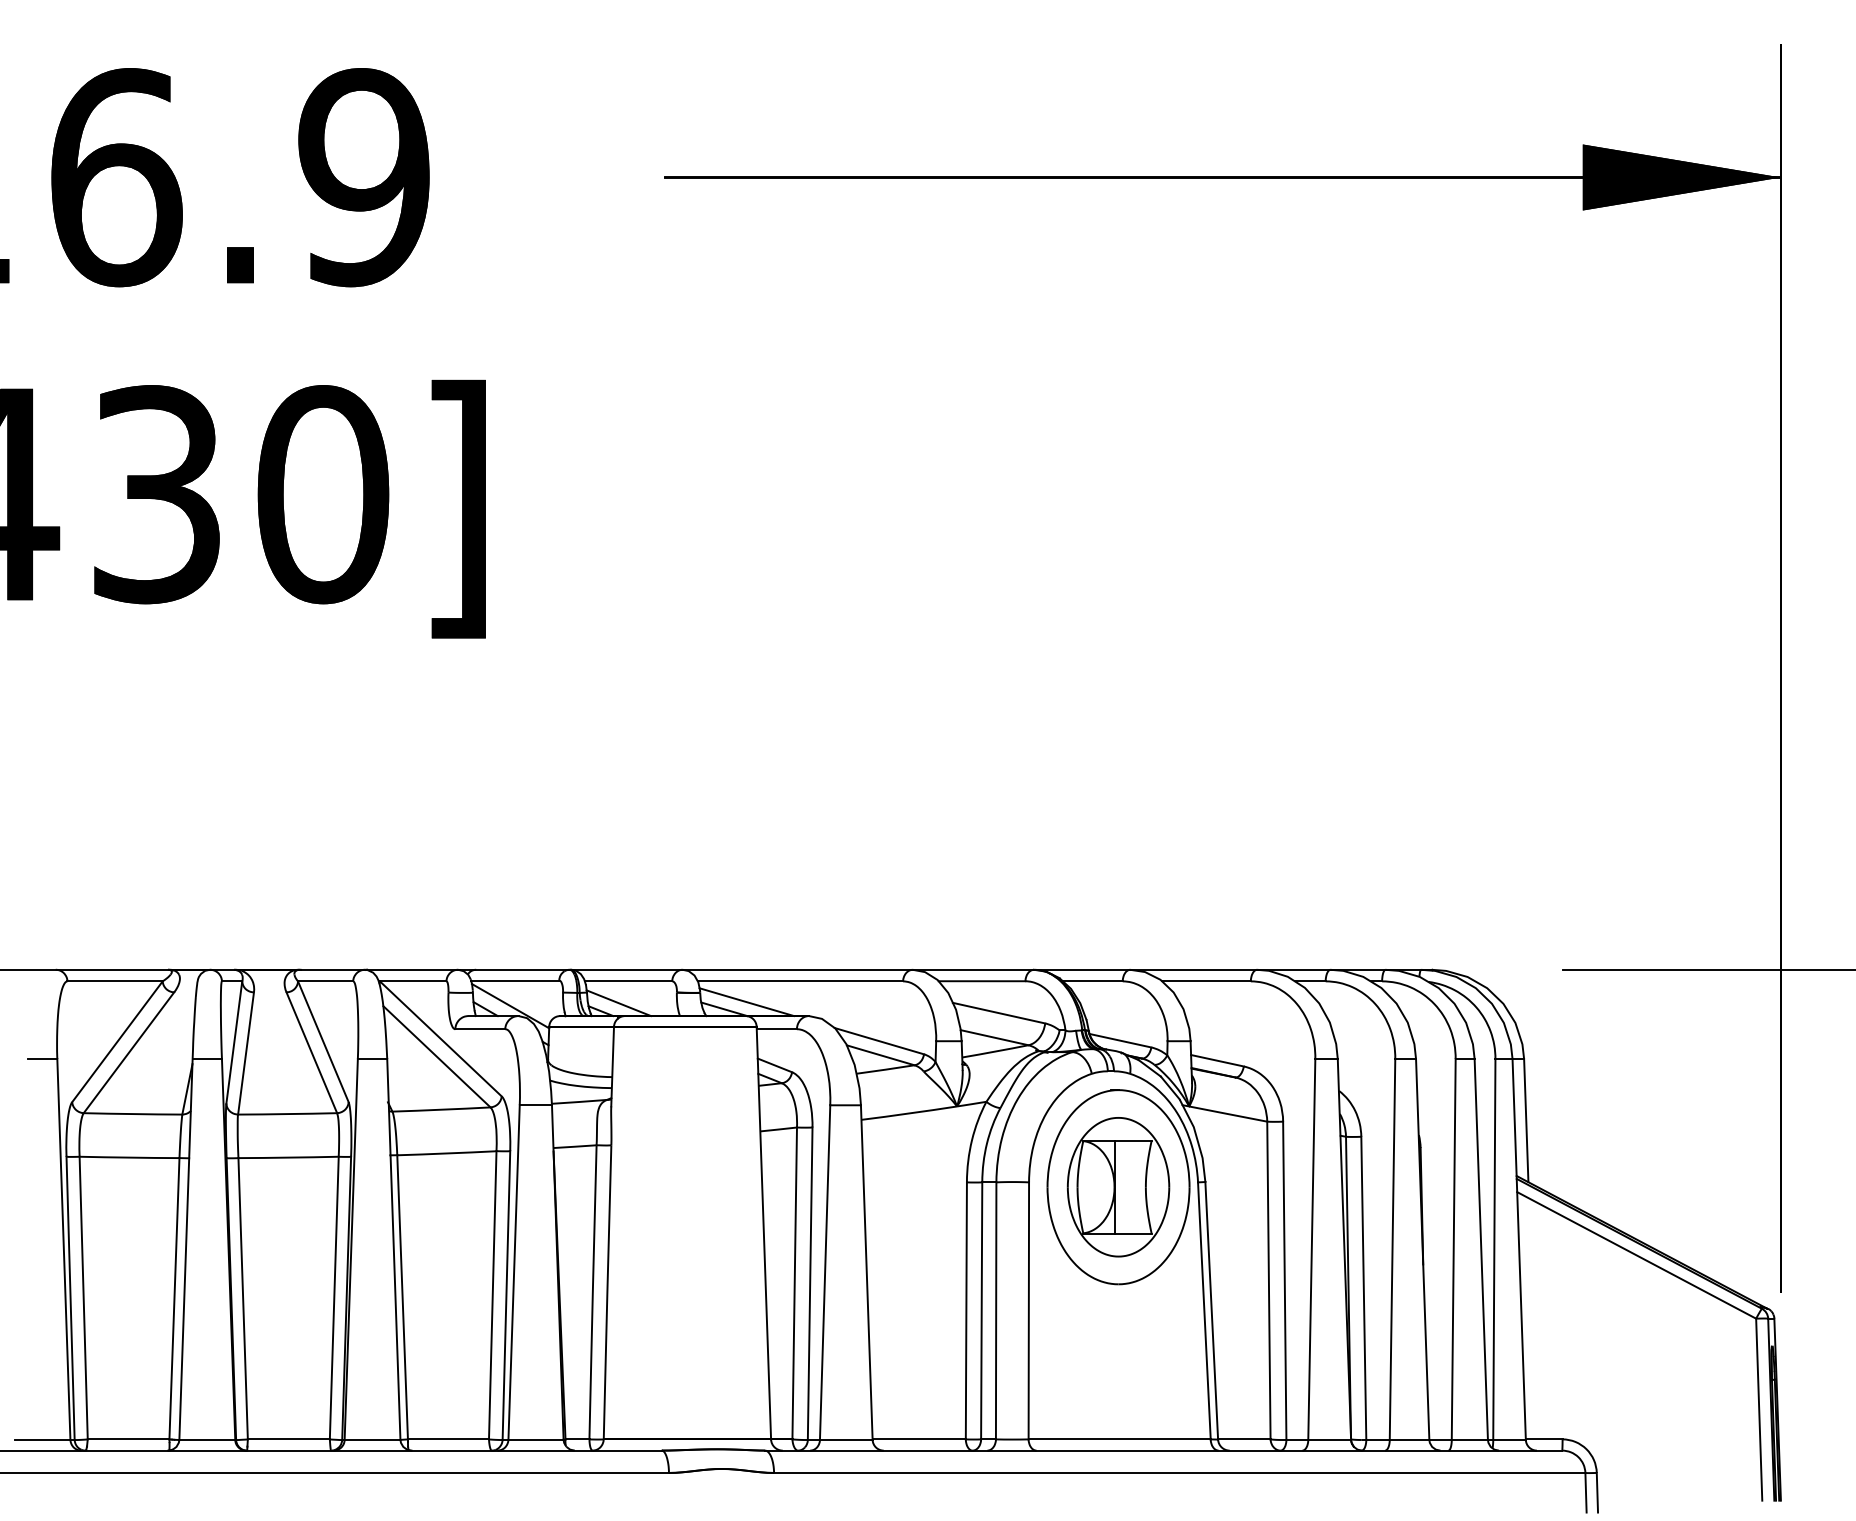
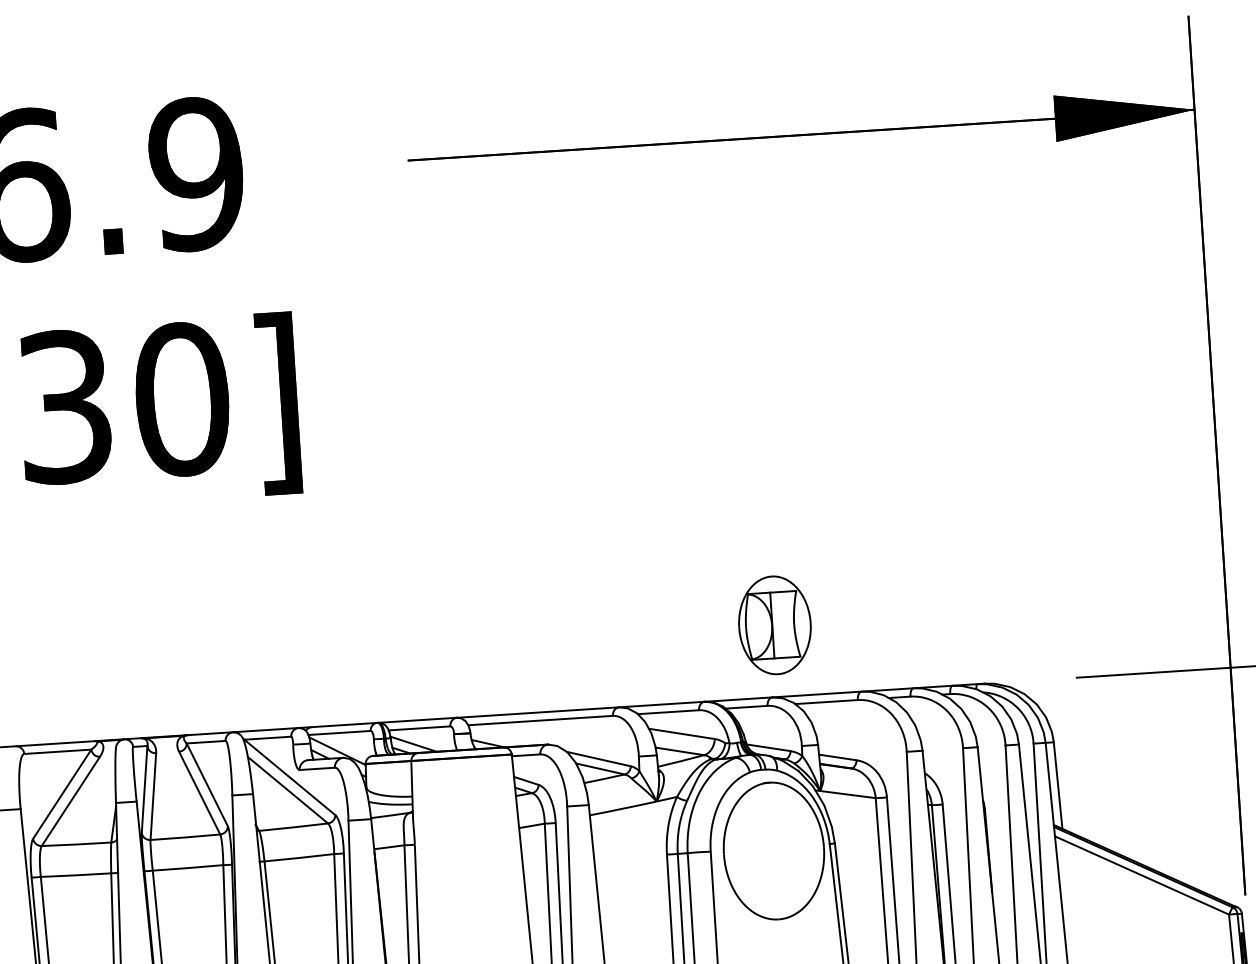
line: (746, 1002) -> (503, 737), removed
part: (1118, 1187) -> (774, 625), moved

